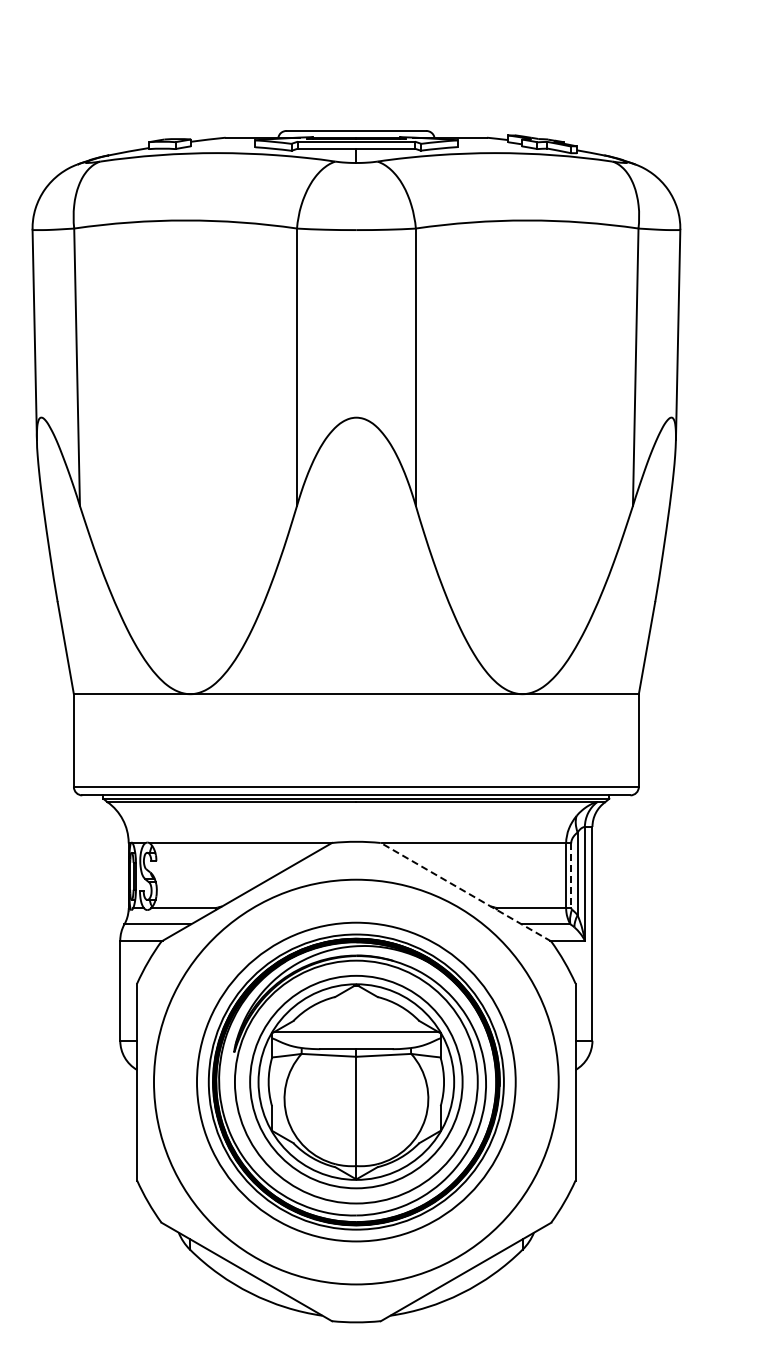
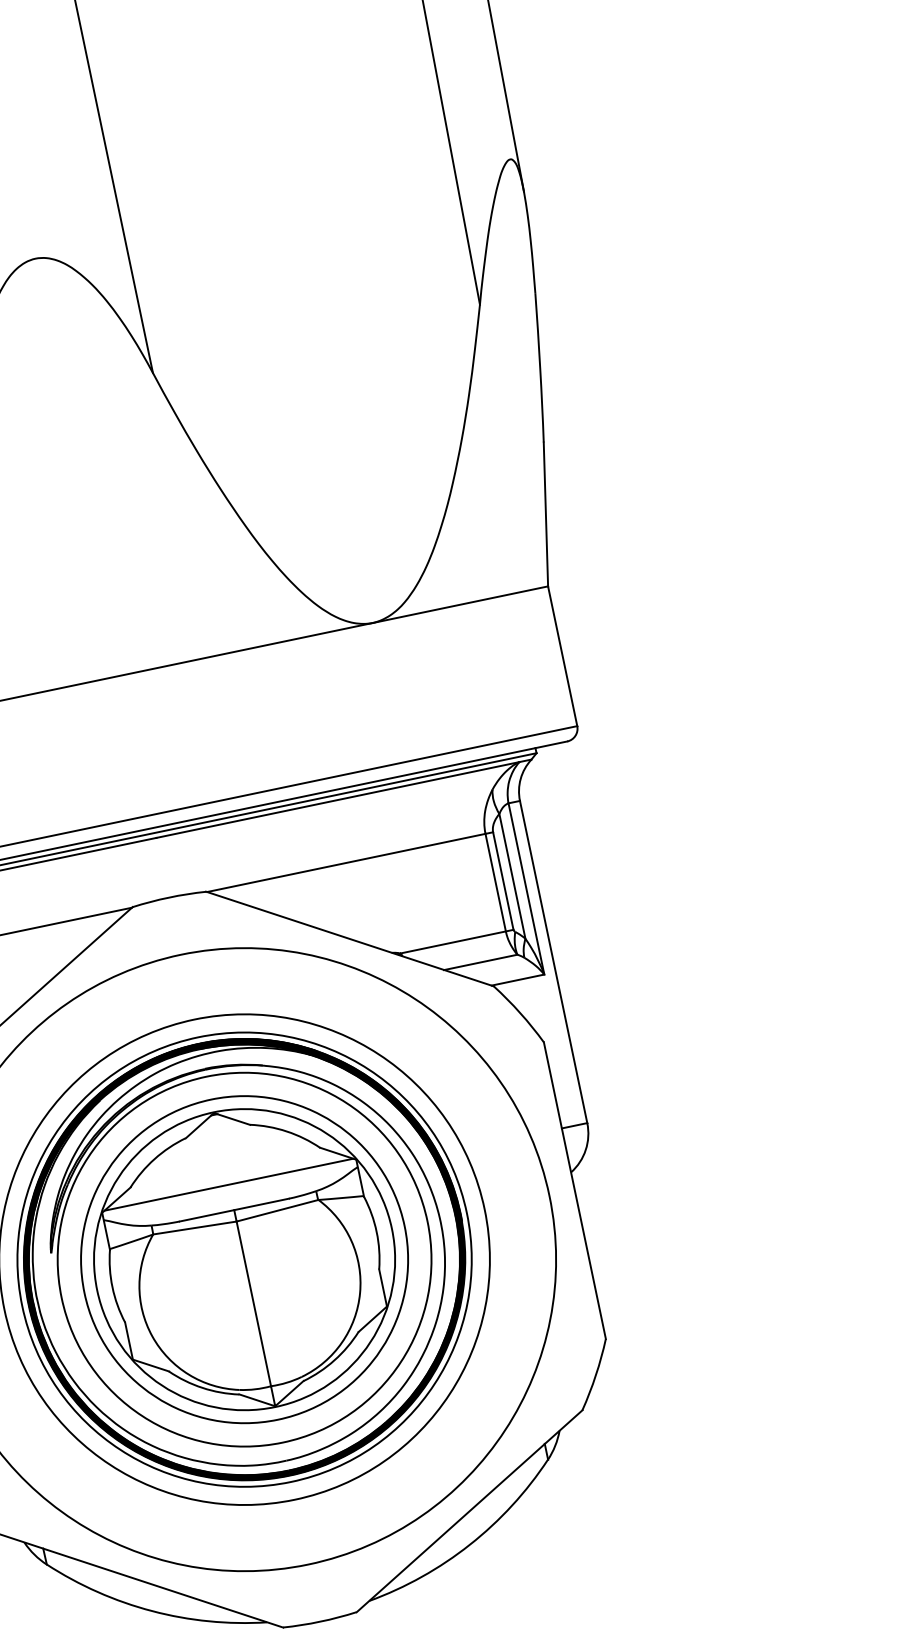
line: (571, 876) -> (504, 882), dashed -> solid
line: (465, 891) -> (349, 938), dashed -> solid

